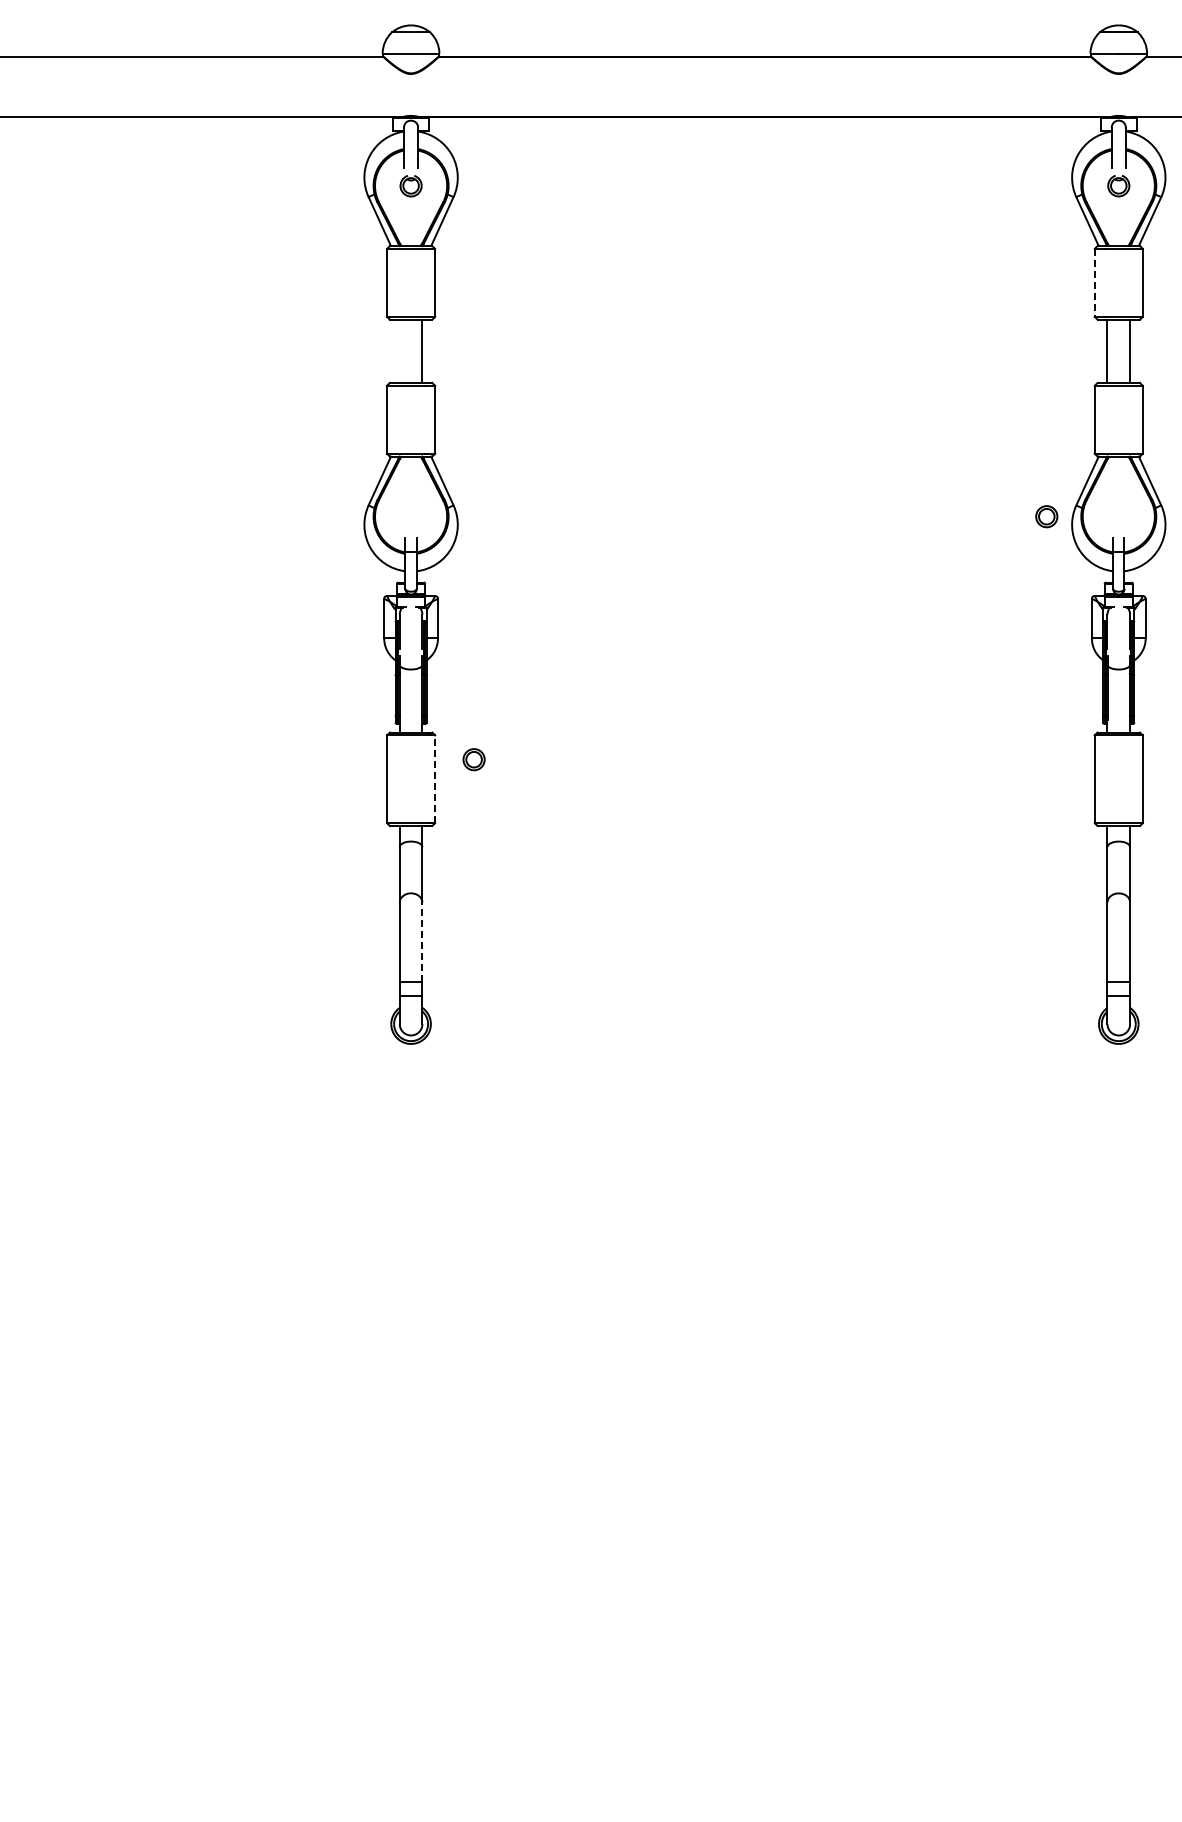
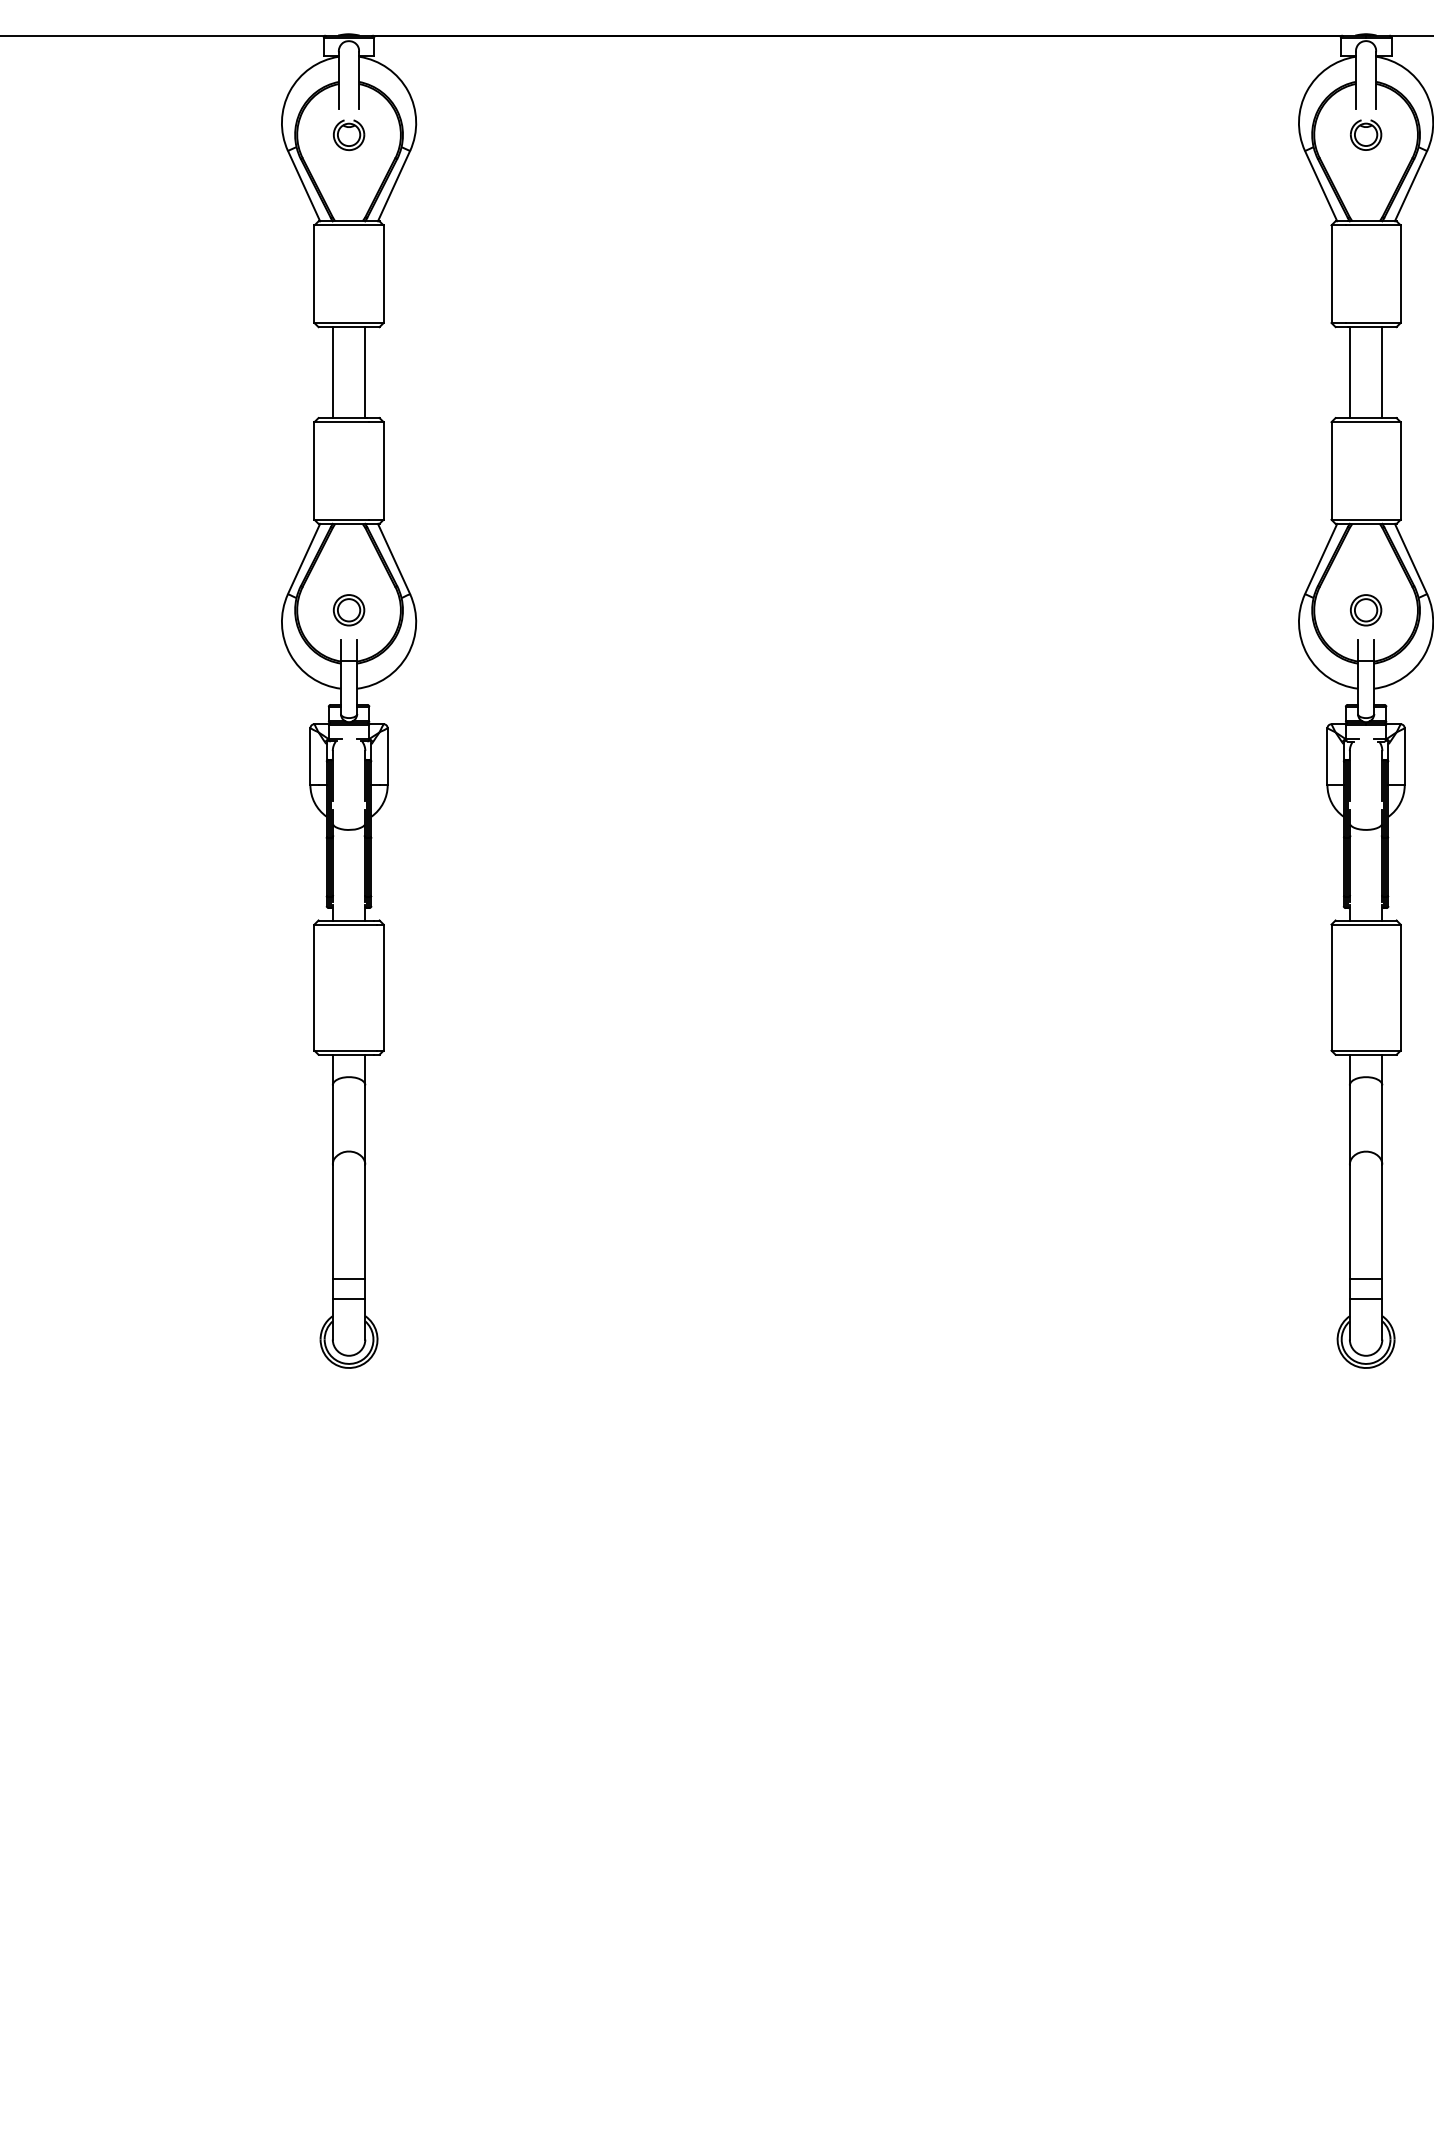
line: (1094, 282) -> (1331, 273), dashed -> solid
line: (399, 350) -> (332, 371), added
part: (1046, 516) -> (1365, 609), moved
part: (473, 759) -> (348, 609), moved
line: (435, 779) -> (384, 987), dashed -> solid
line: (422, 942) -> (365, 1222), dashed -> solid

